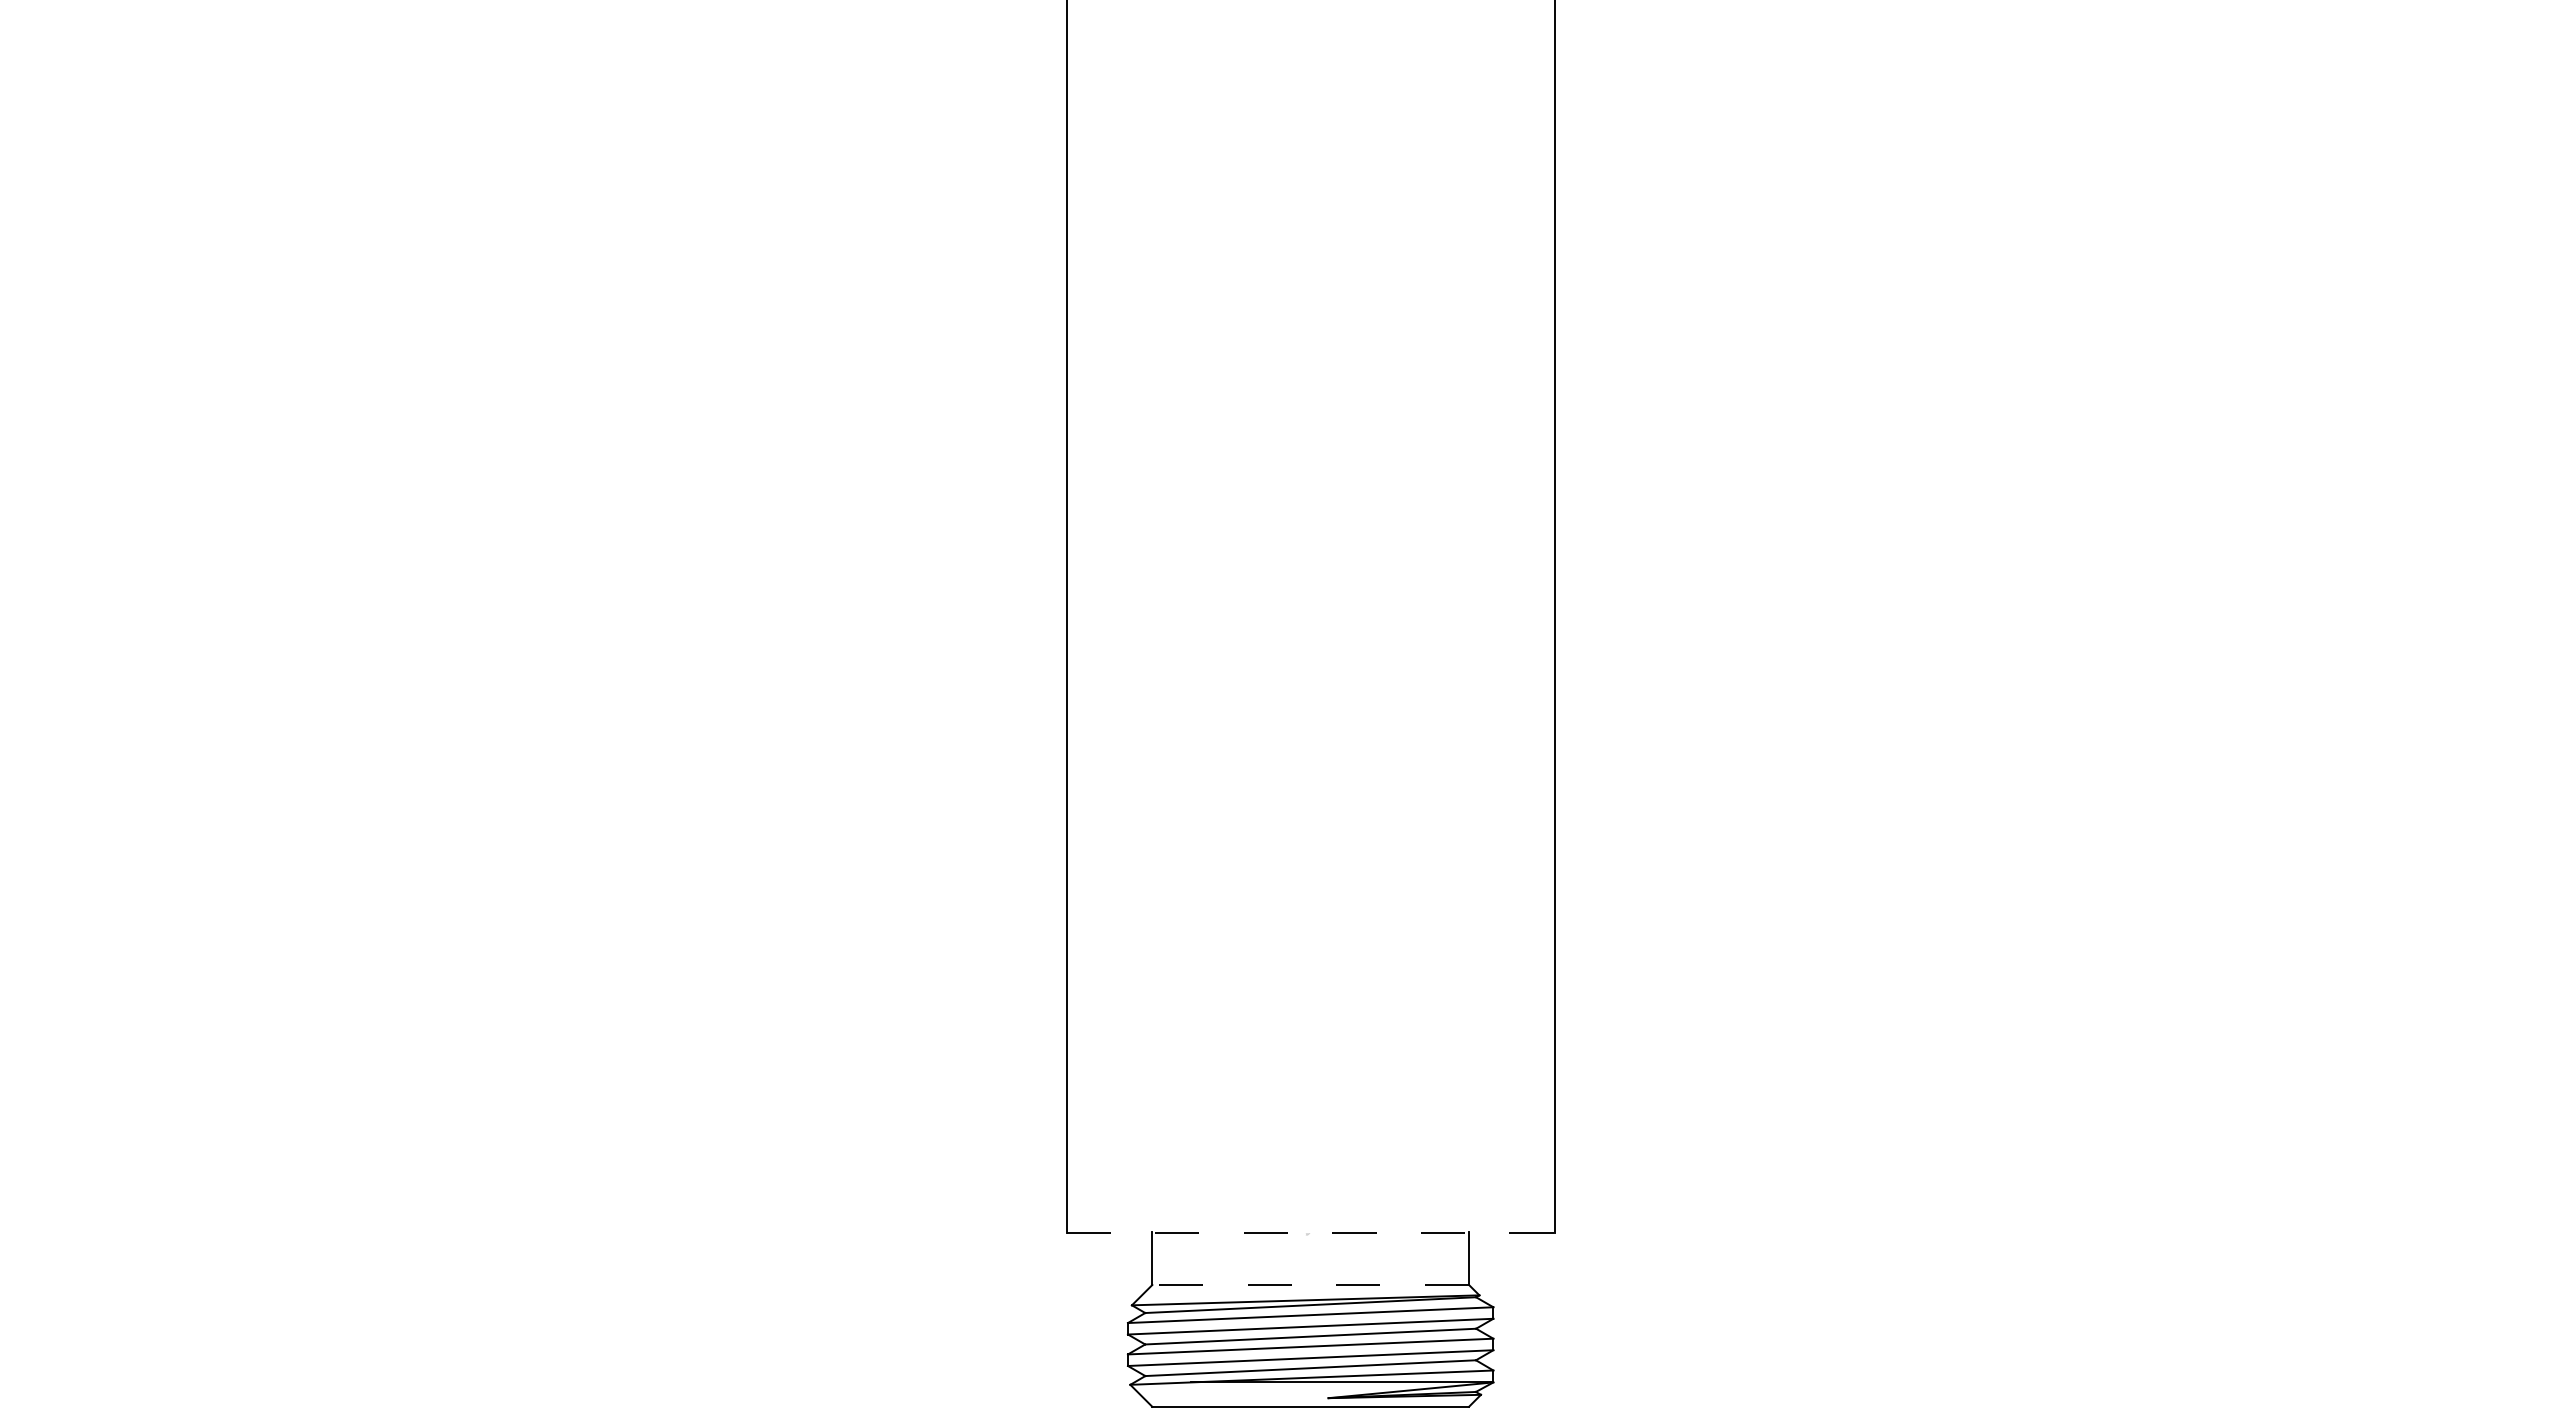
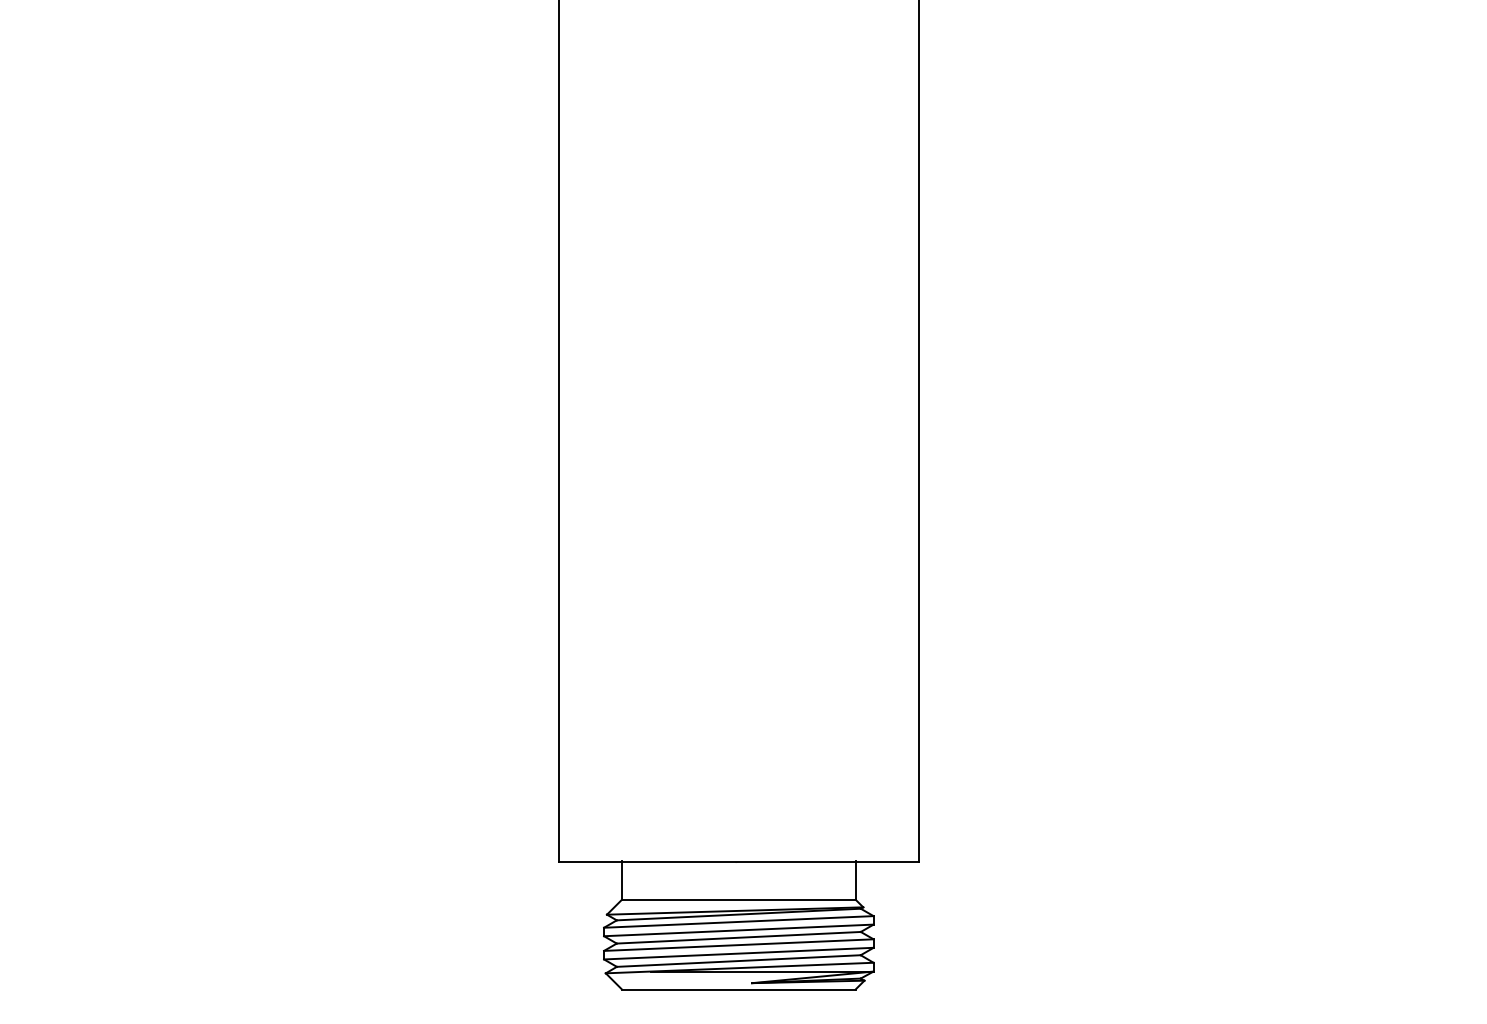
line: (1311, 1233) -> (739, 861), dashed -> solid
line: (1310, 1284) -> (738, 899), dashed -> solid

